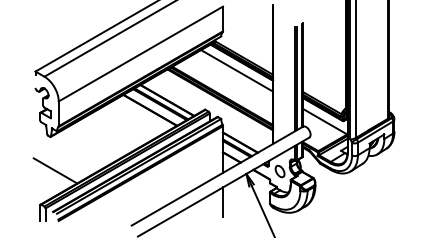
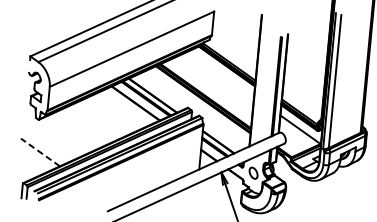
line: (237, 70) -> (222, 73), removed
line: (55, 170) -> (40, 152), solid -> dashed
line: (222, 201) -> (196, 196), removed

